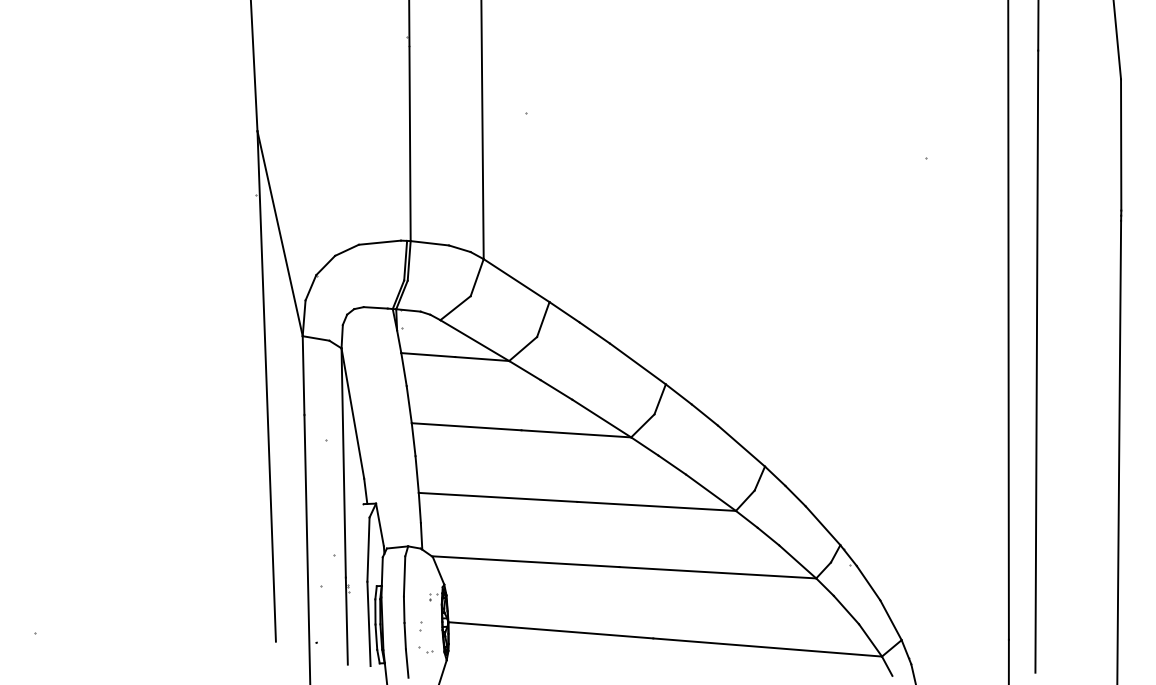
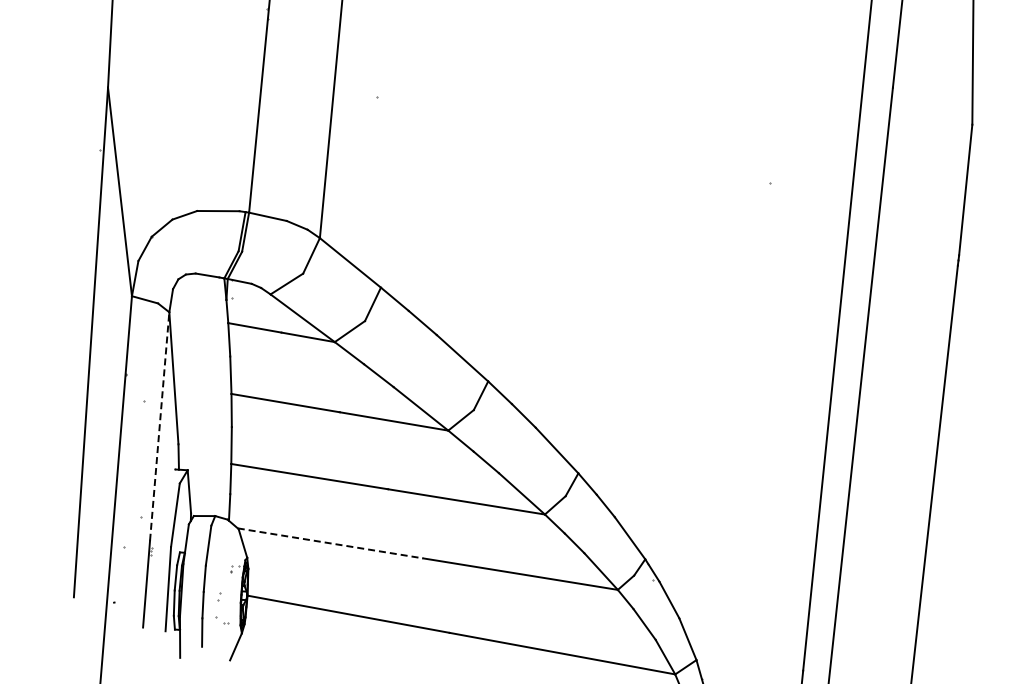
line: (343, 463) -> (159, 426), solid -> dashed
line: (525, 561) -> (330, 543), solid -> dashed

